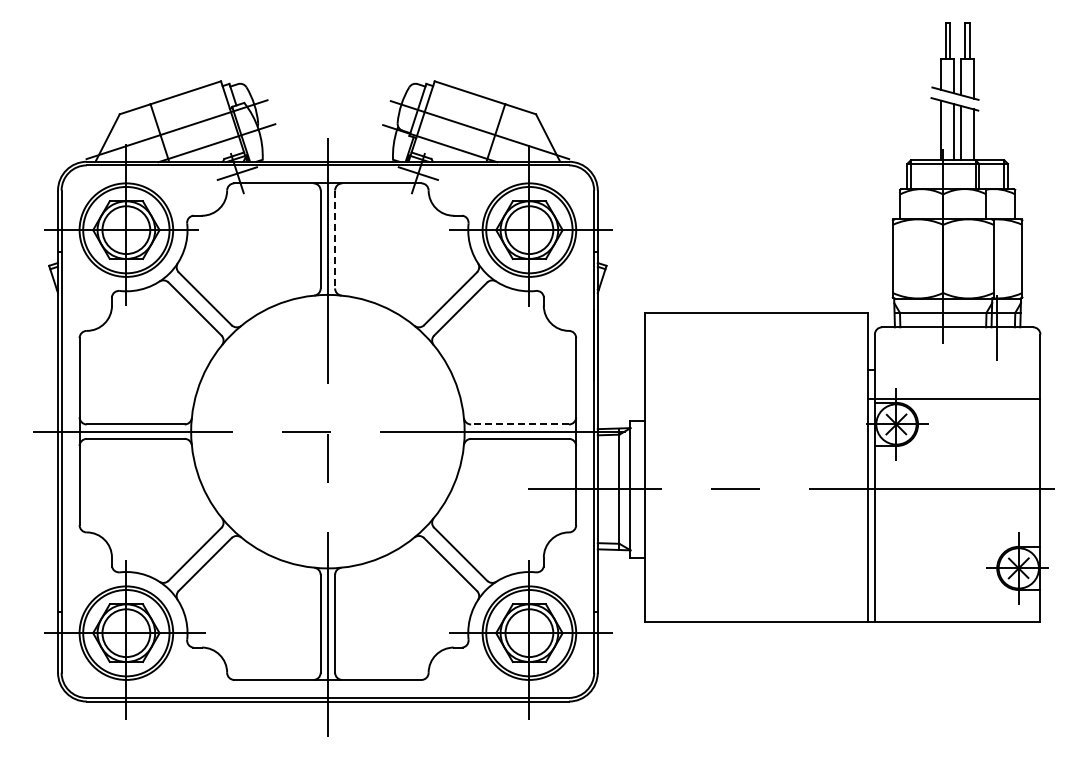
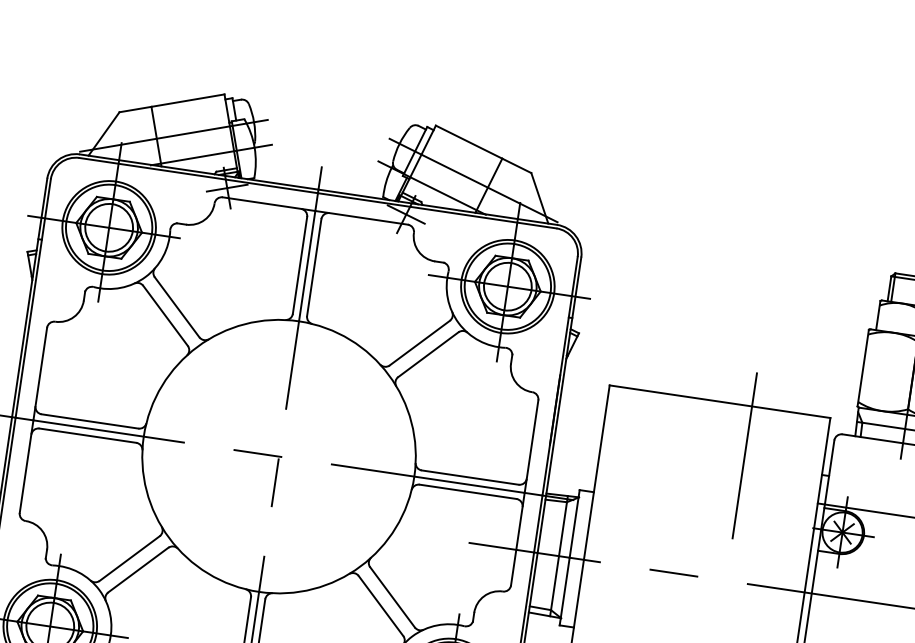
line: (335, 239) -> (314, 267), dashed -> solid
line: (788, 362) -> (744, 455), added
line: (520, 424) -> (470, 477), dashed -> solid

